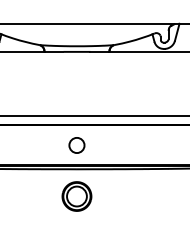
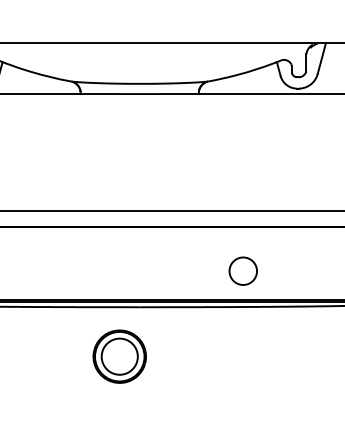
circle: (76, 145) -> (242, 271), moved
part: (76, 196) -> (118, 356), moved

